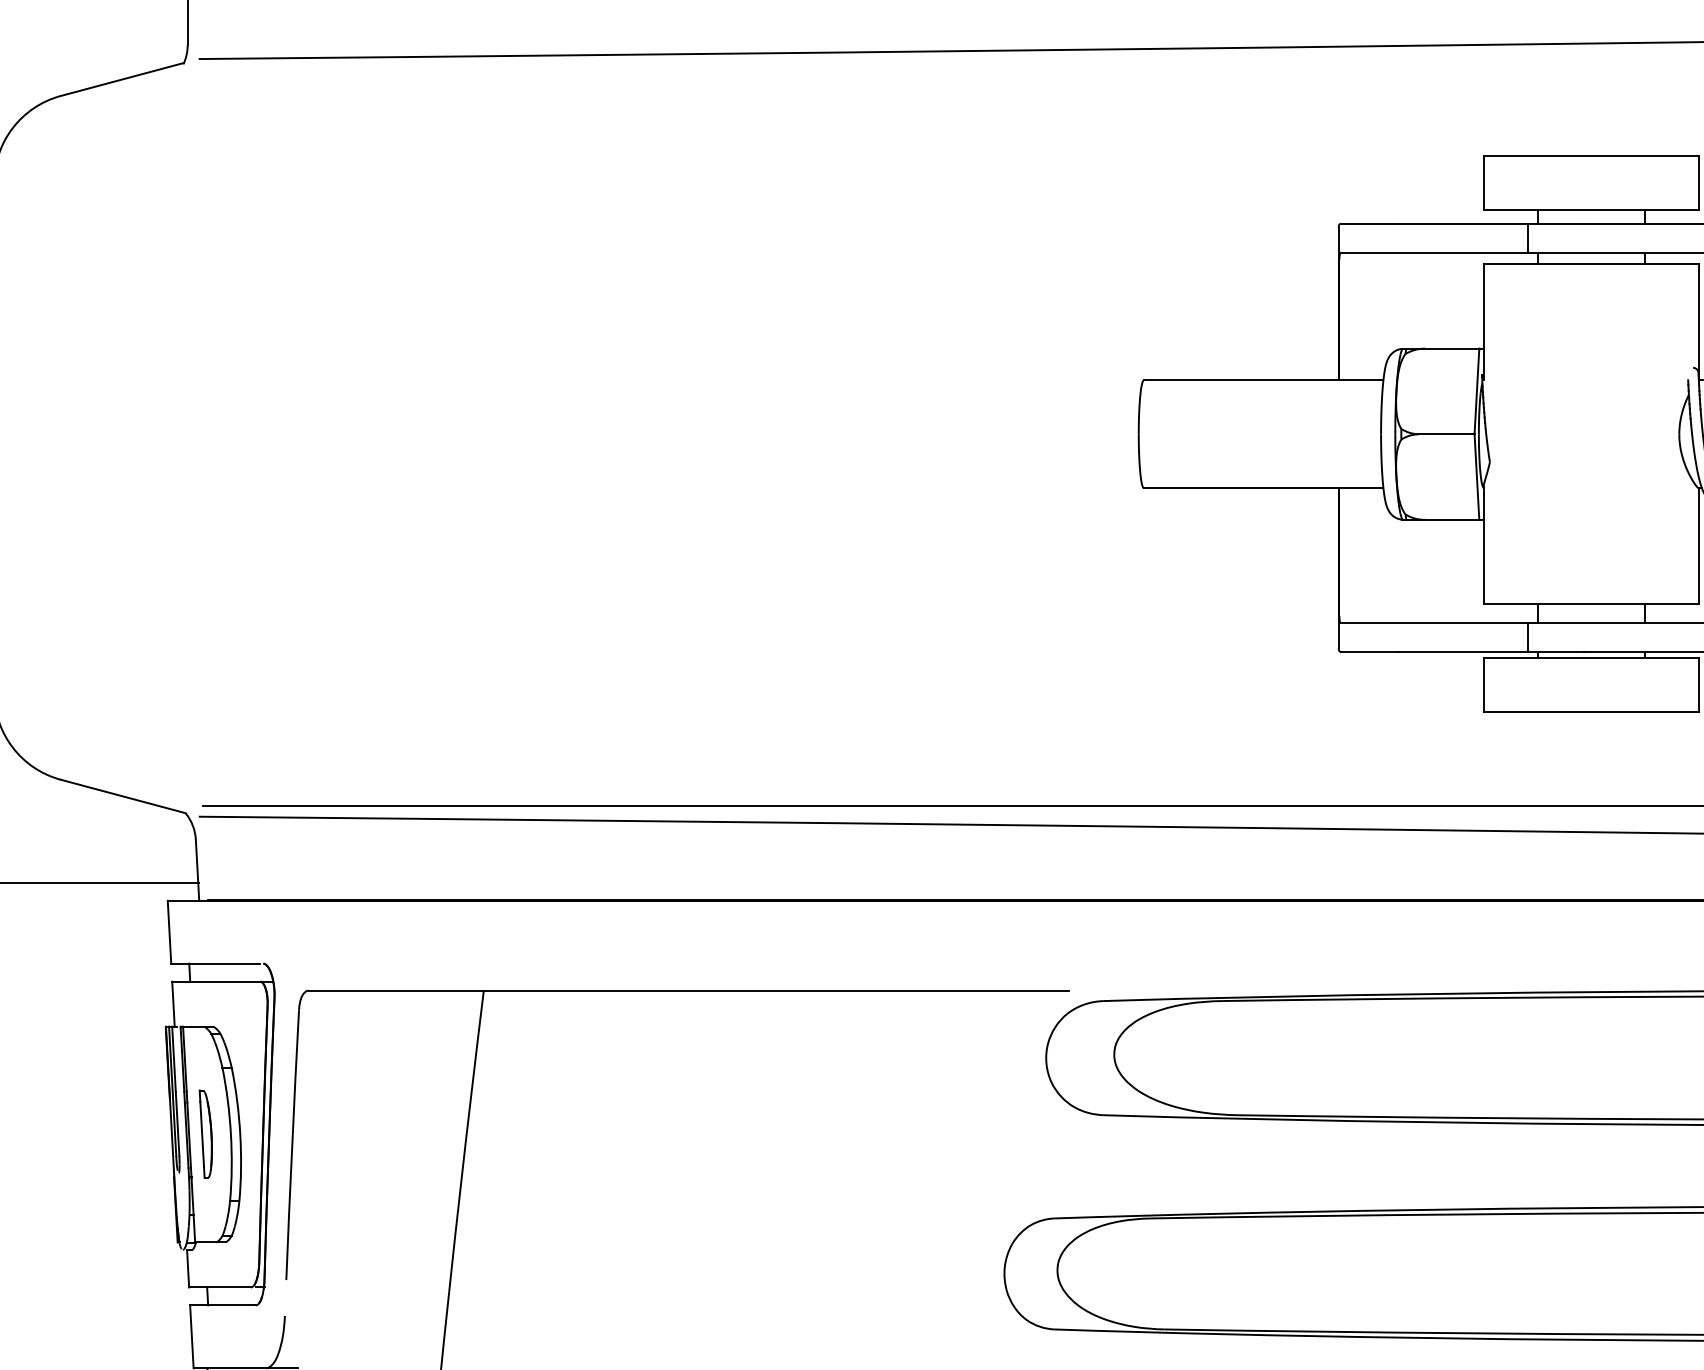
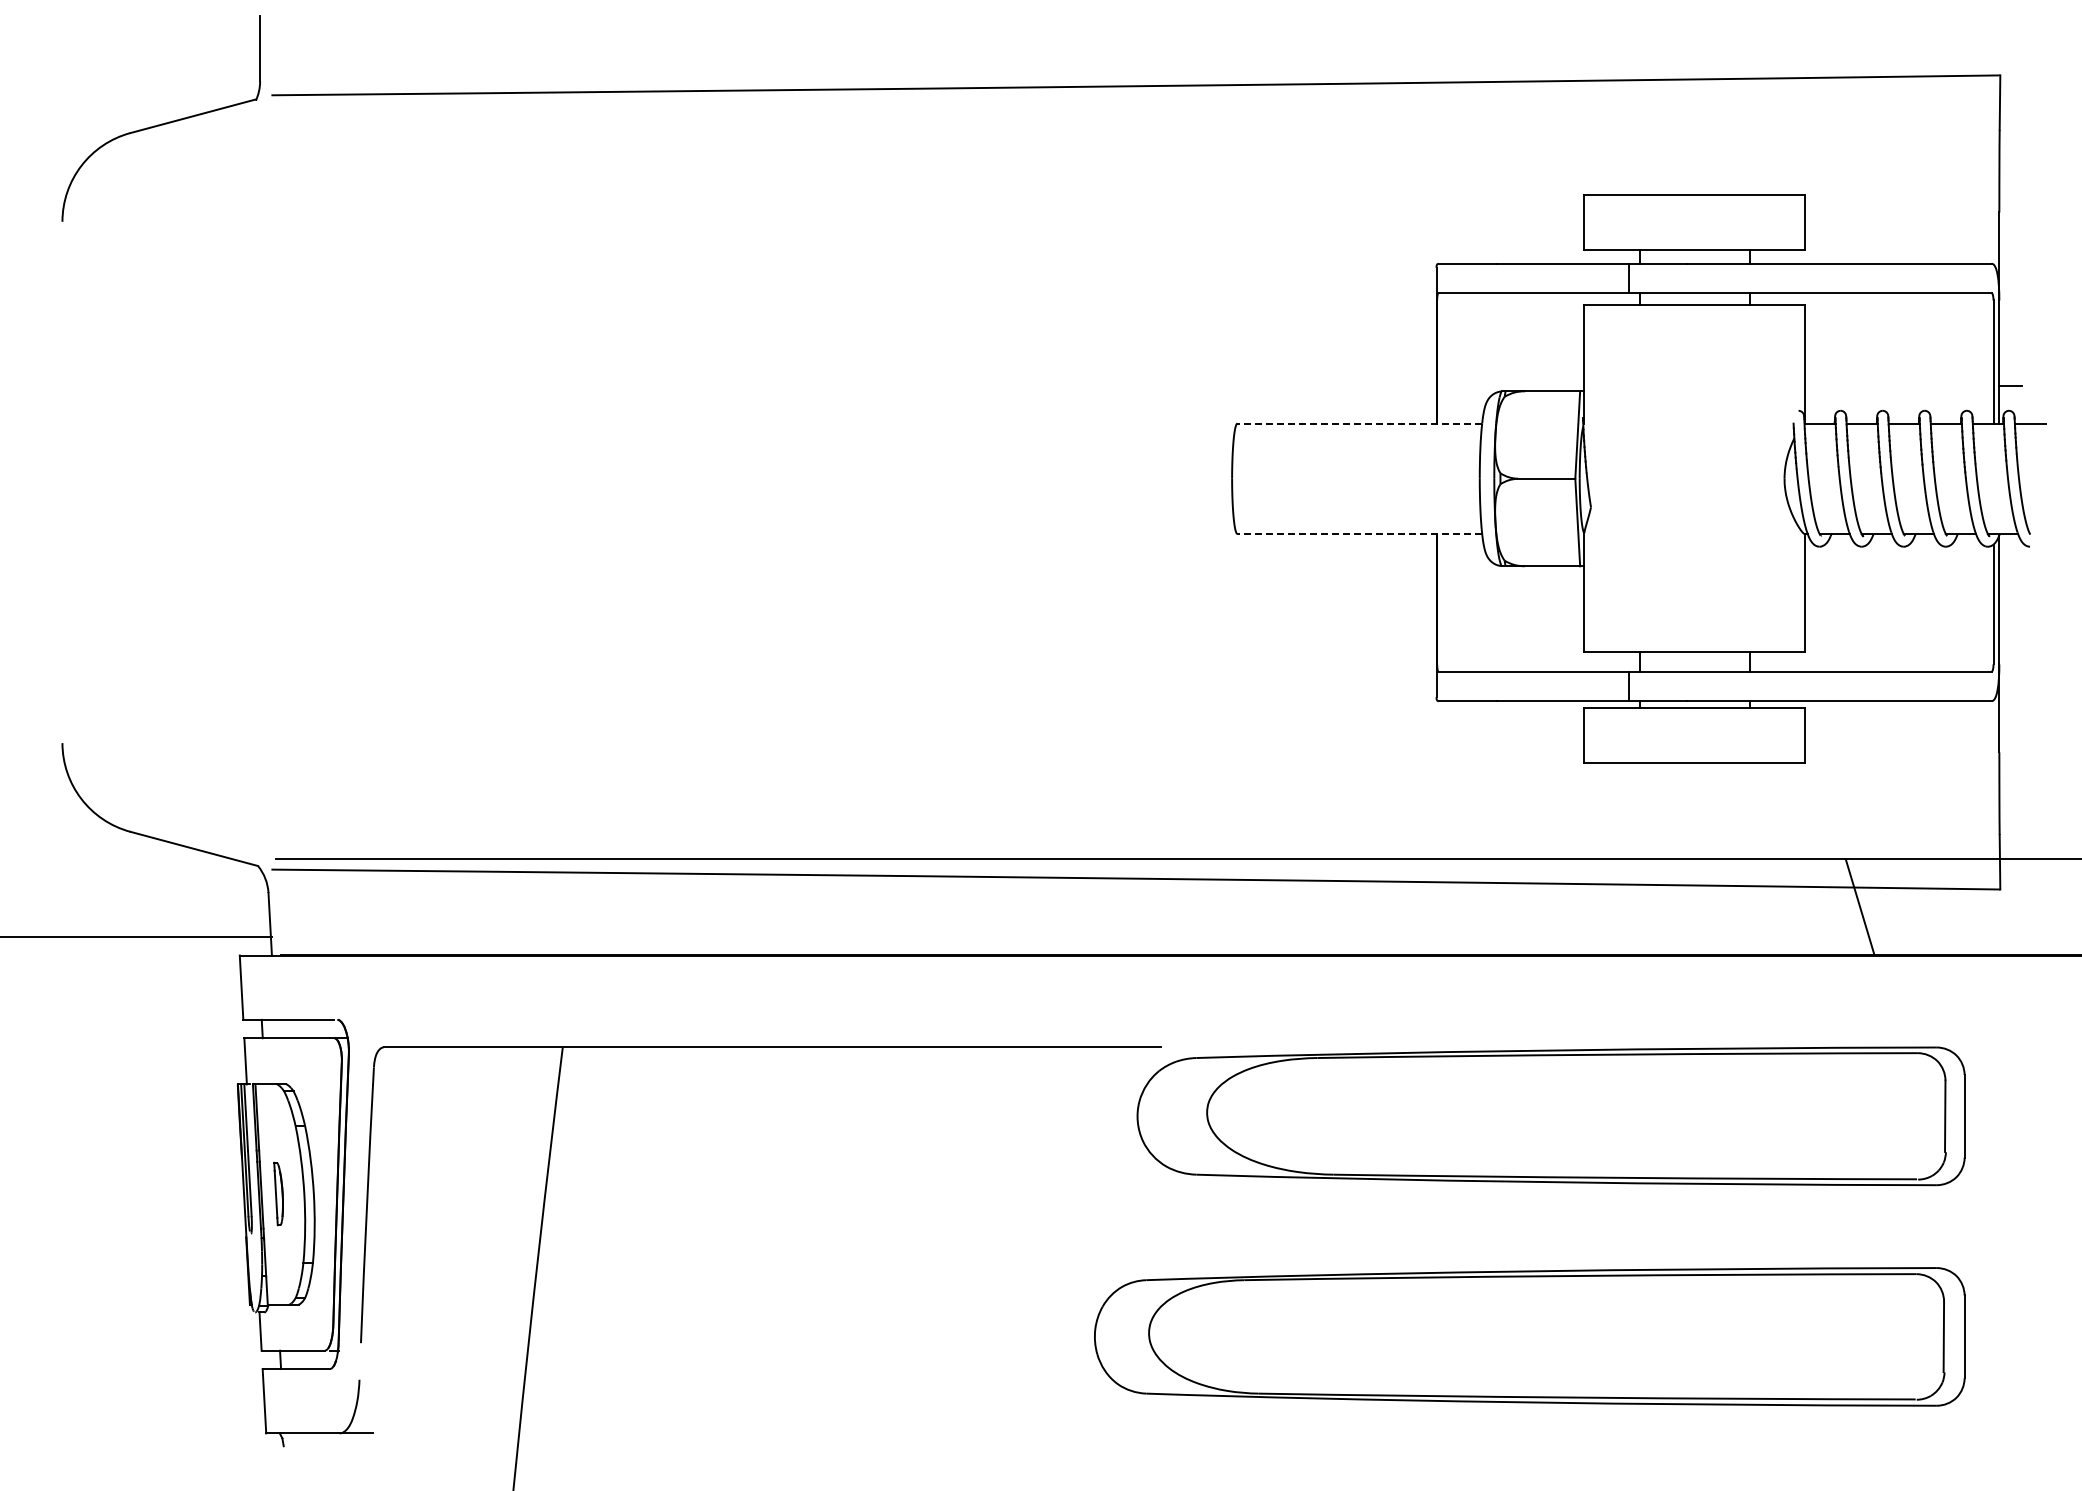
line: (1263, 380) -> (1359, 423), solid -> dashed
line: (1263, 487) -> (1359, 533), solid -> dashed
part: (205, 1133) -> (278, 1193), size x0.7

